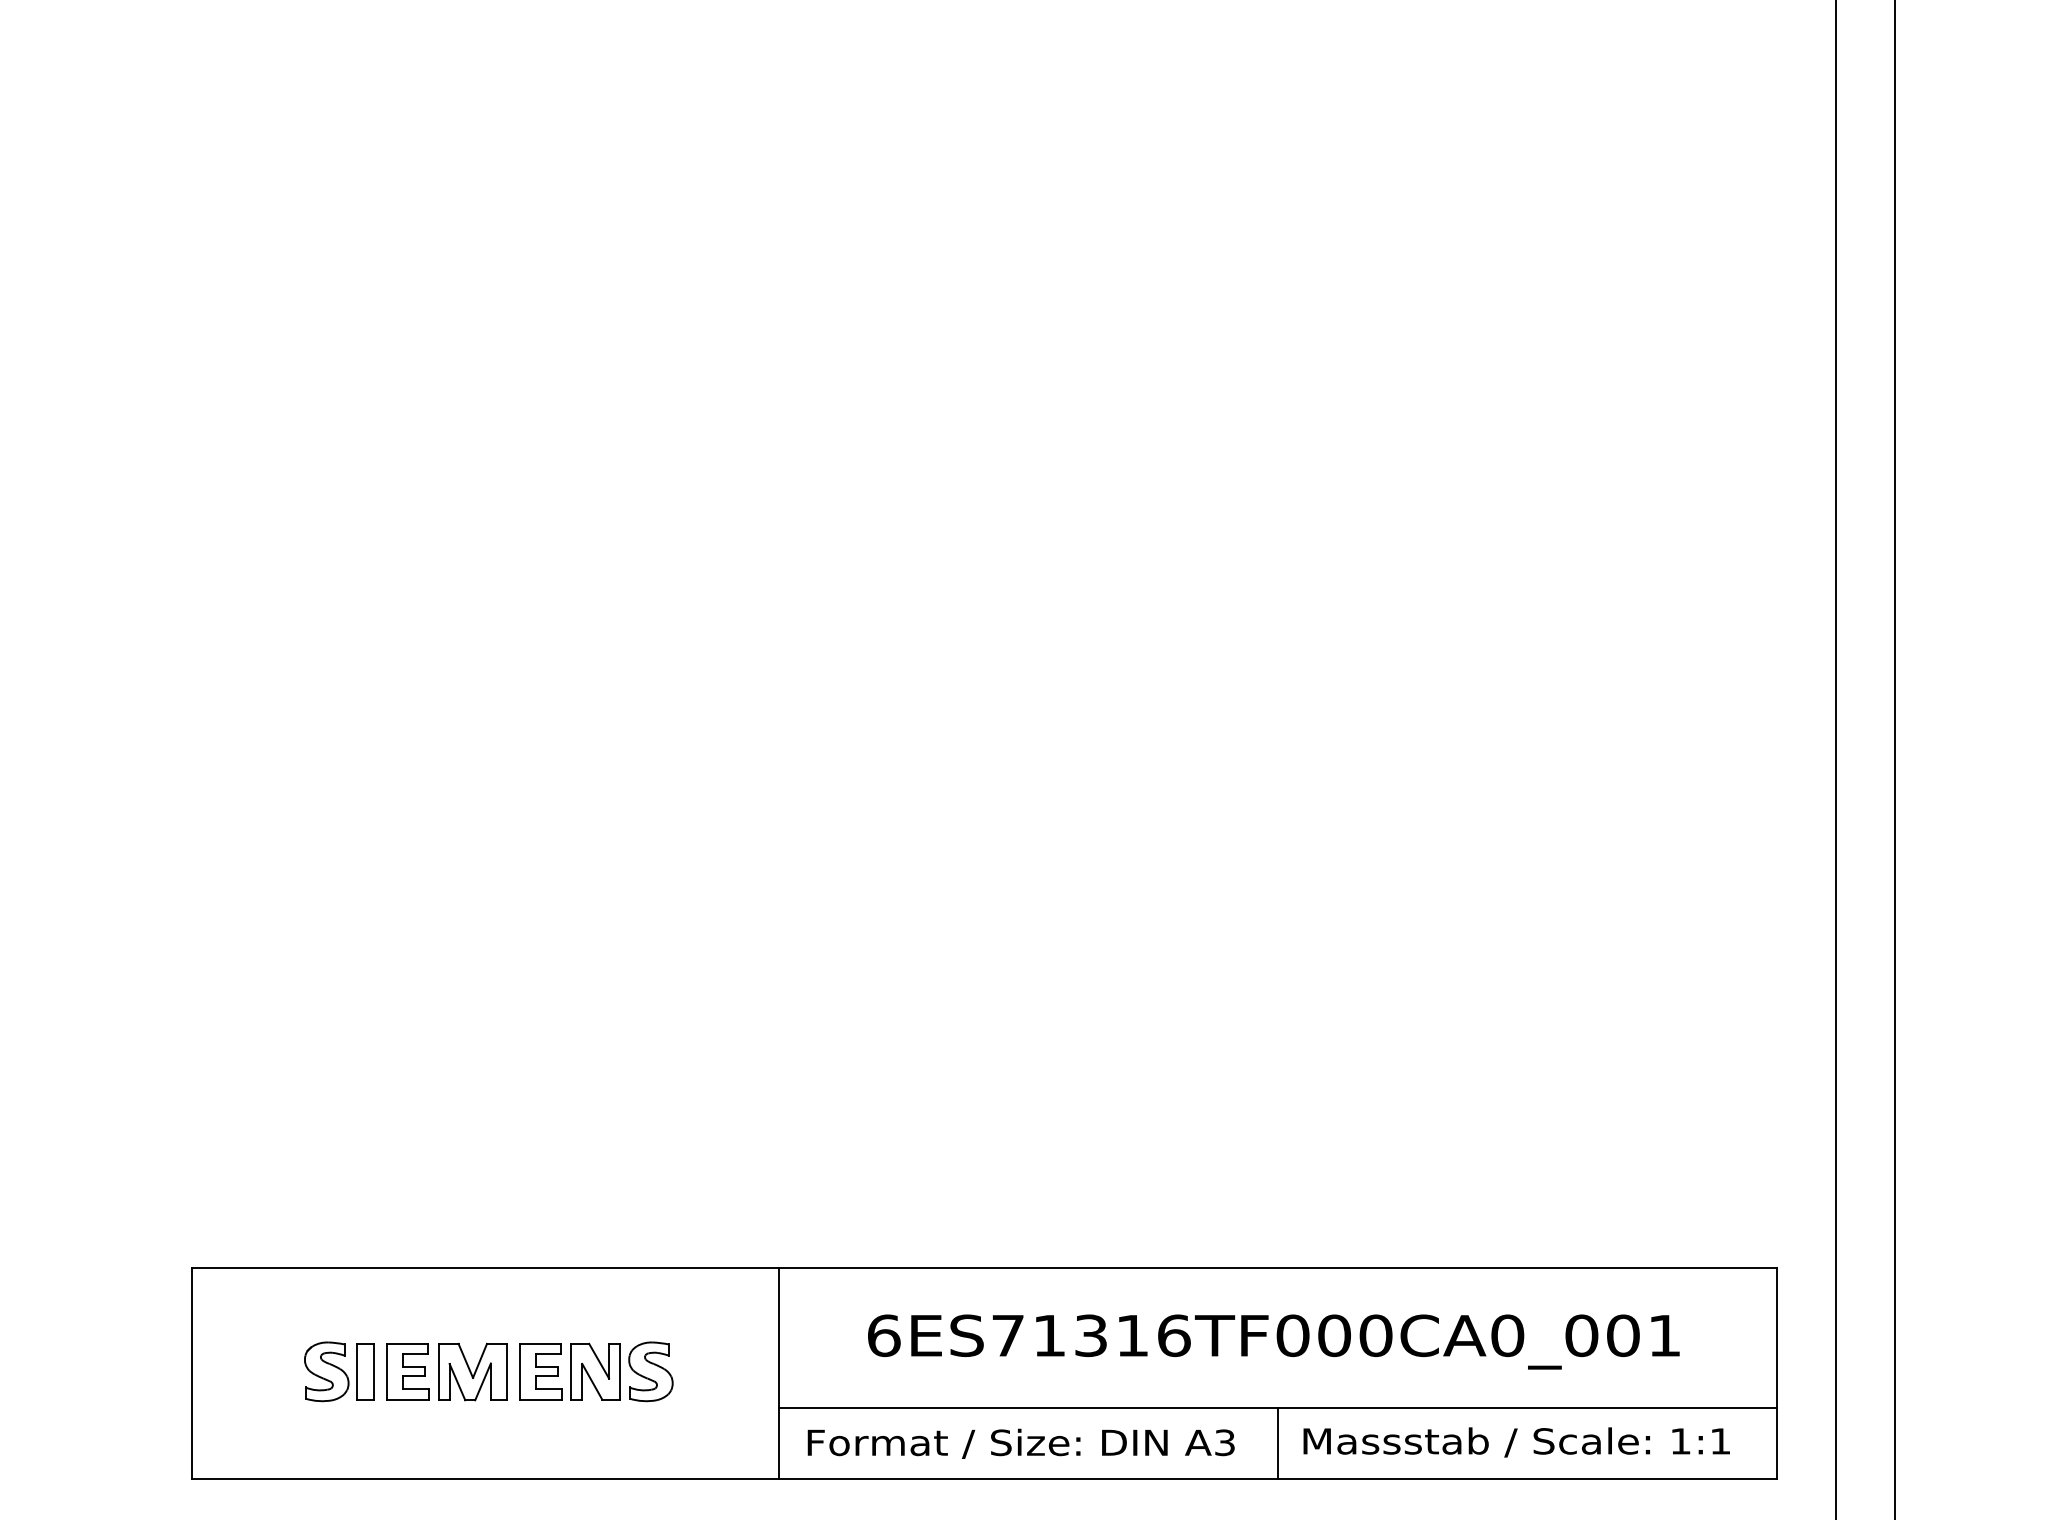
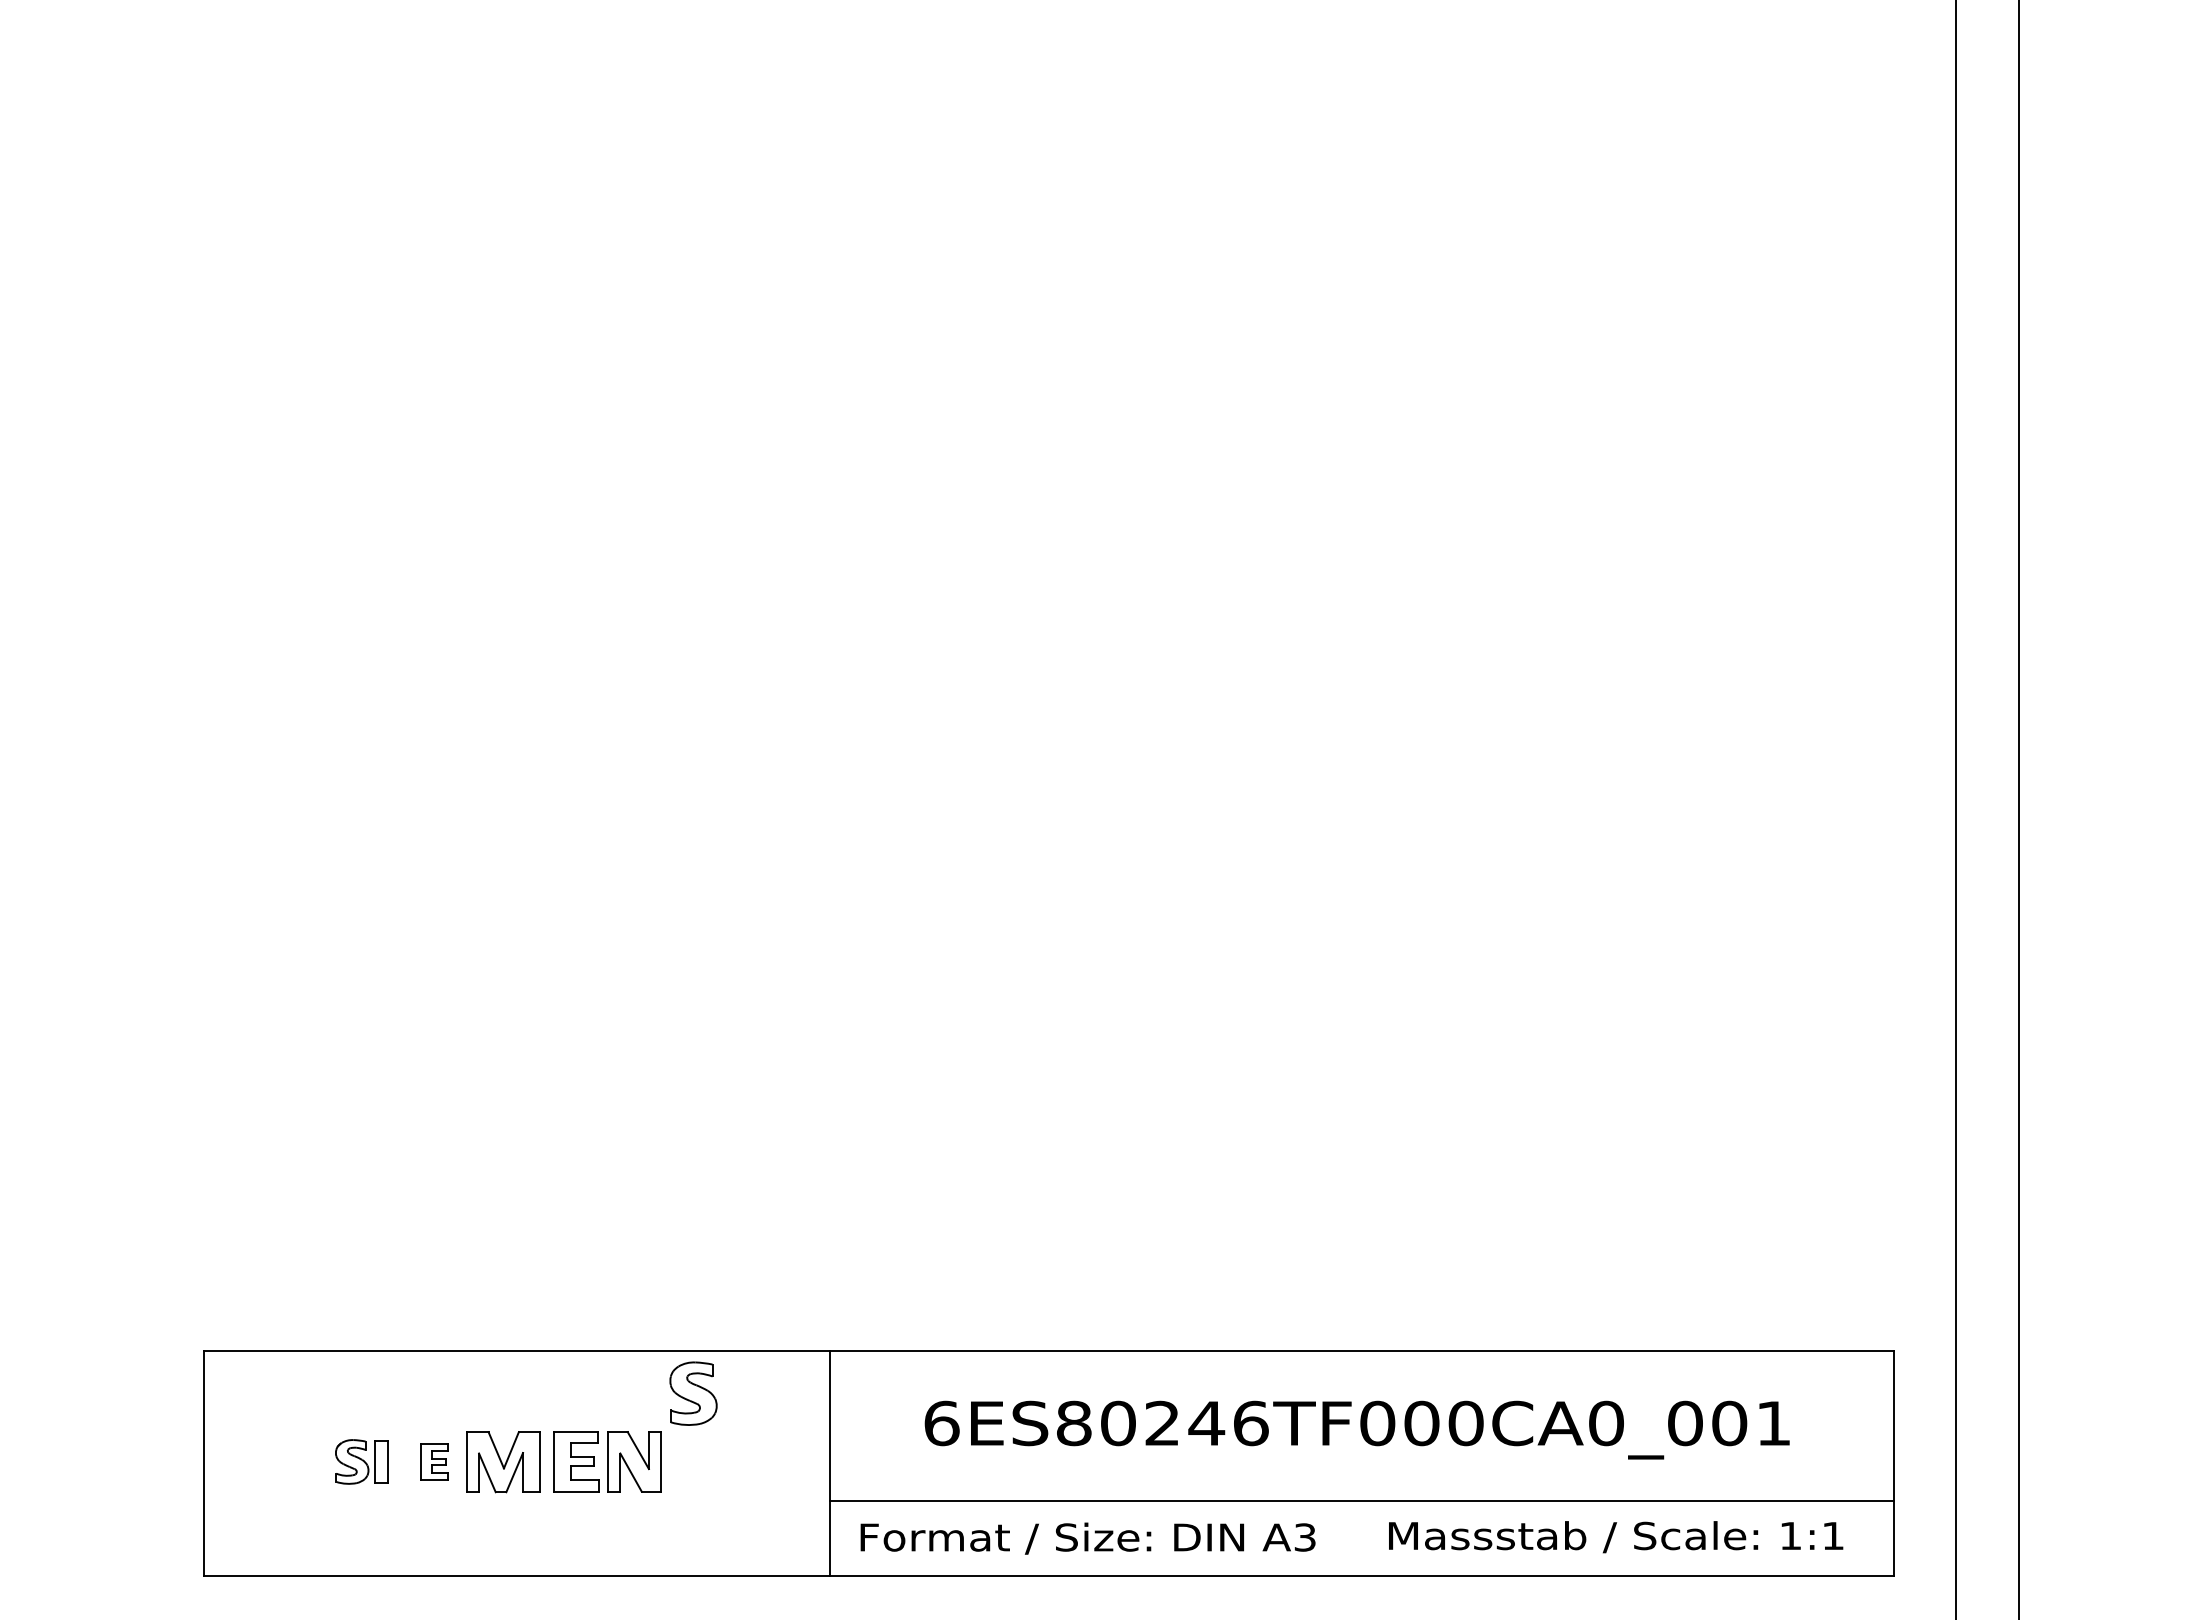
text: (1070, 1335) -> (1140, 1423), 6ES71316TF000CA0_001 -> 6ES80246TF000CA0_001
part: (339, 1371) -> (361, 1461), size x0.7
part: (407, 1371) -> (434, 1461), size x0.6
part: (650, 1371) -> (693, 1393), moved
line: (1278, 1443) -> (1362, 1538), removed

